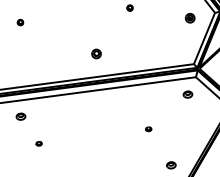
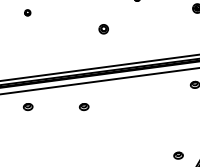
part: (96, 53) -> (103, 28), moved
part: (76, 116) -> (83, 106), added
part: (148, 129) -> (155, 119), removed
part: (38, 143) -> (45, 133), removed

